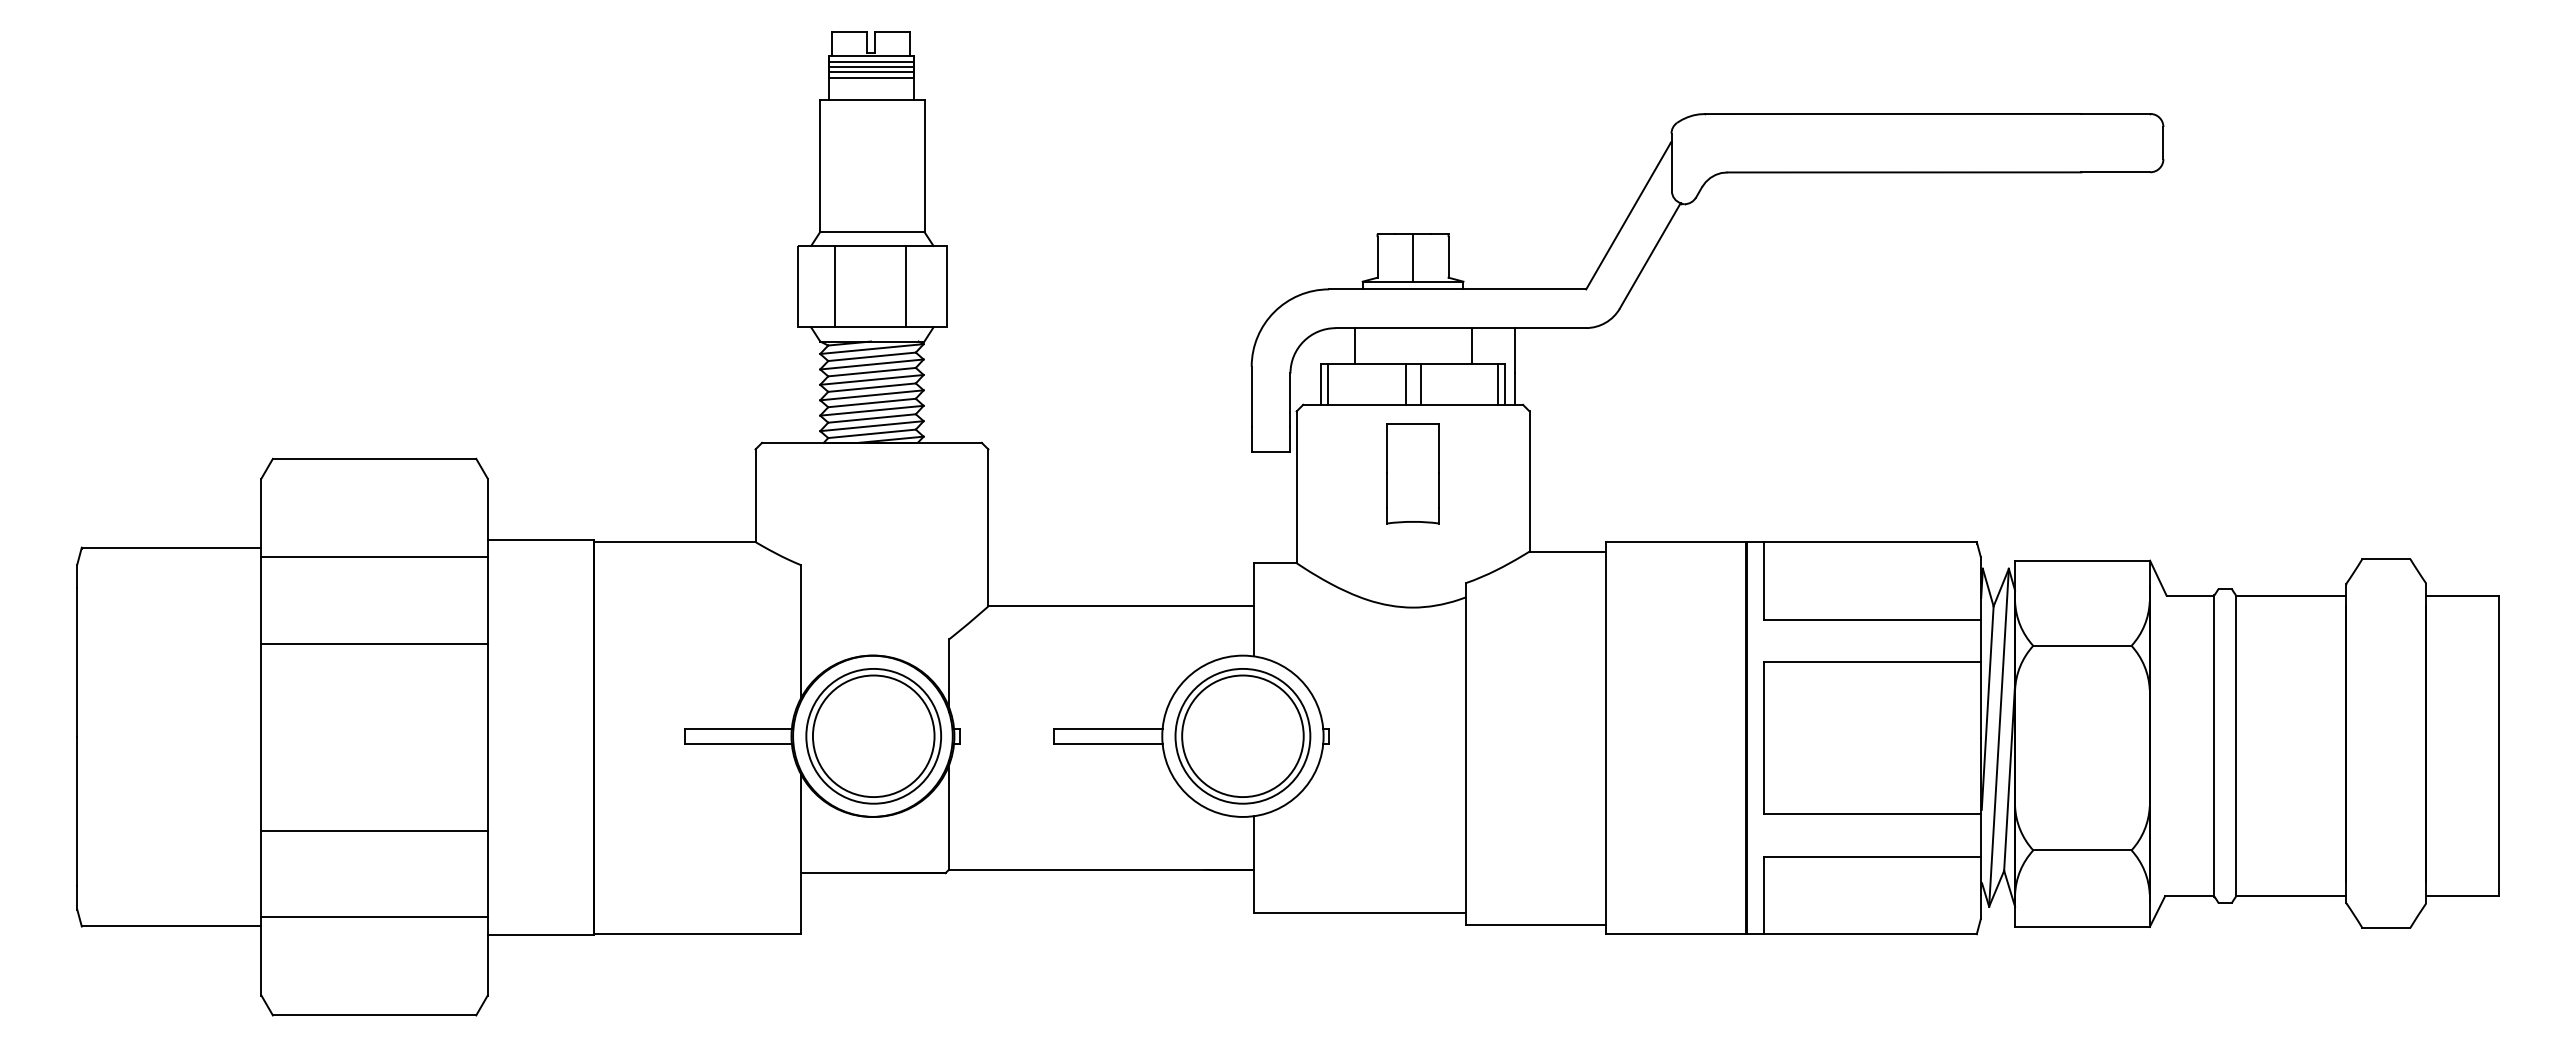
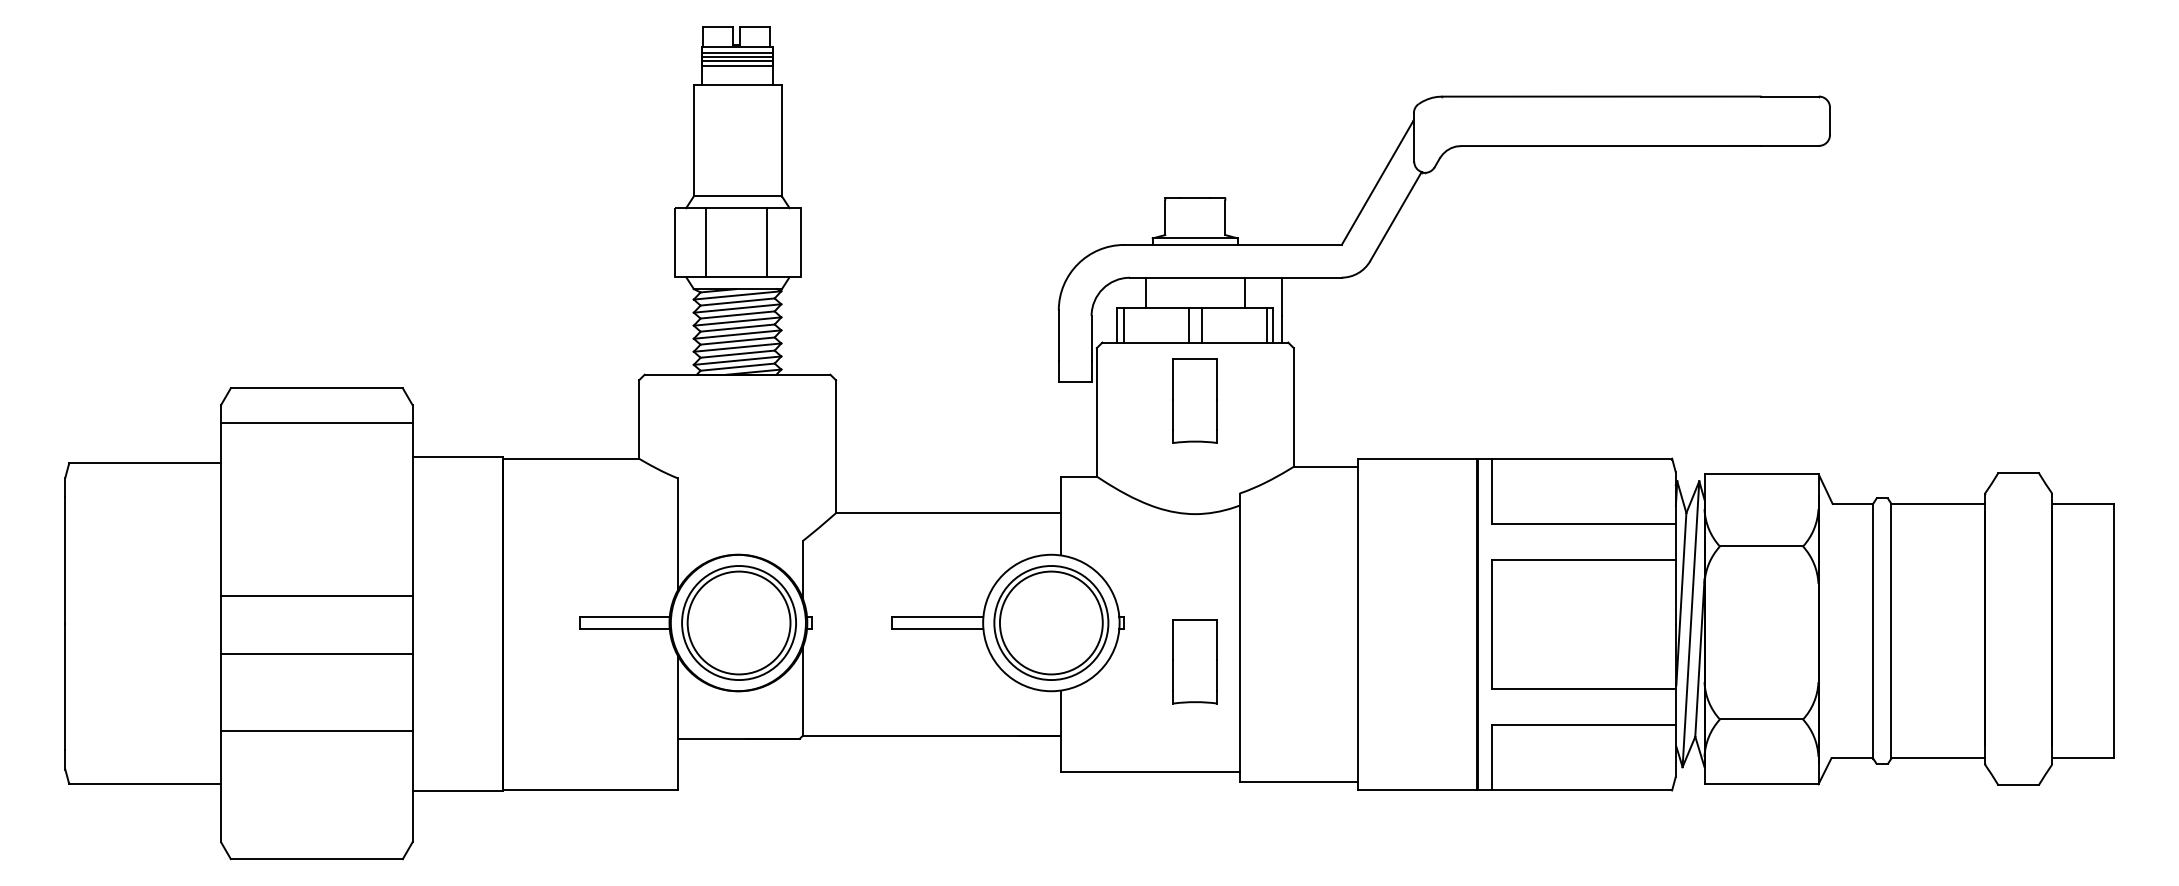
line: (1413, 257) -> (1195, 217), removed
line: (374, 556) -> (316, 422), moved
line: (374, 643) -> (316, 596), moved
part: (1412, 781) -> (1194, 661), added
line: (374, 830) -> (316, 653), moved
line: (374, 917) -> (316, 731), moved

